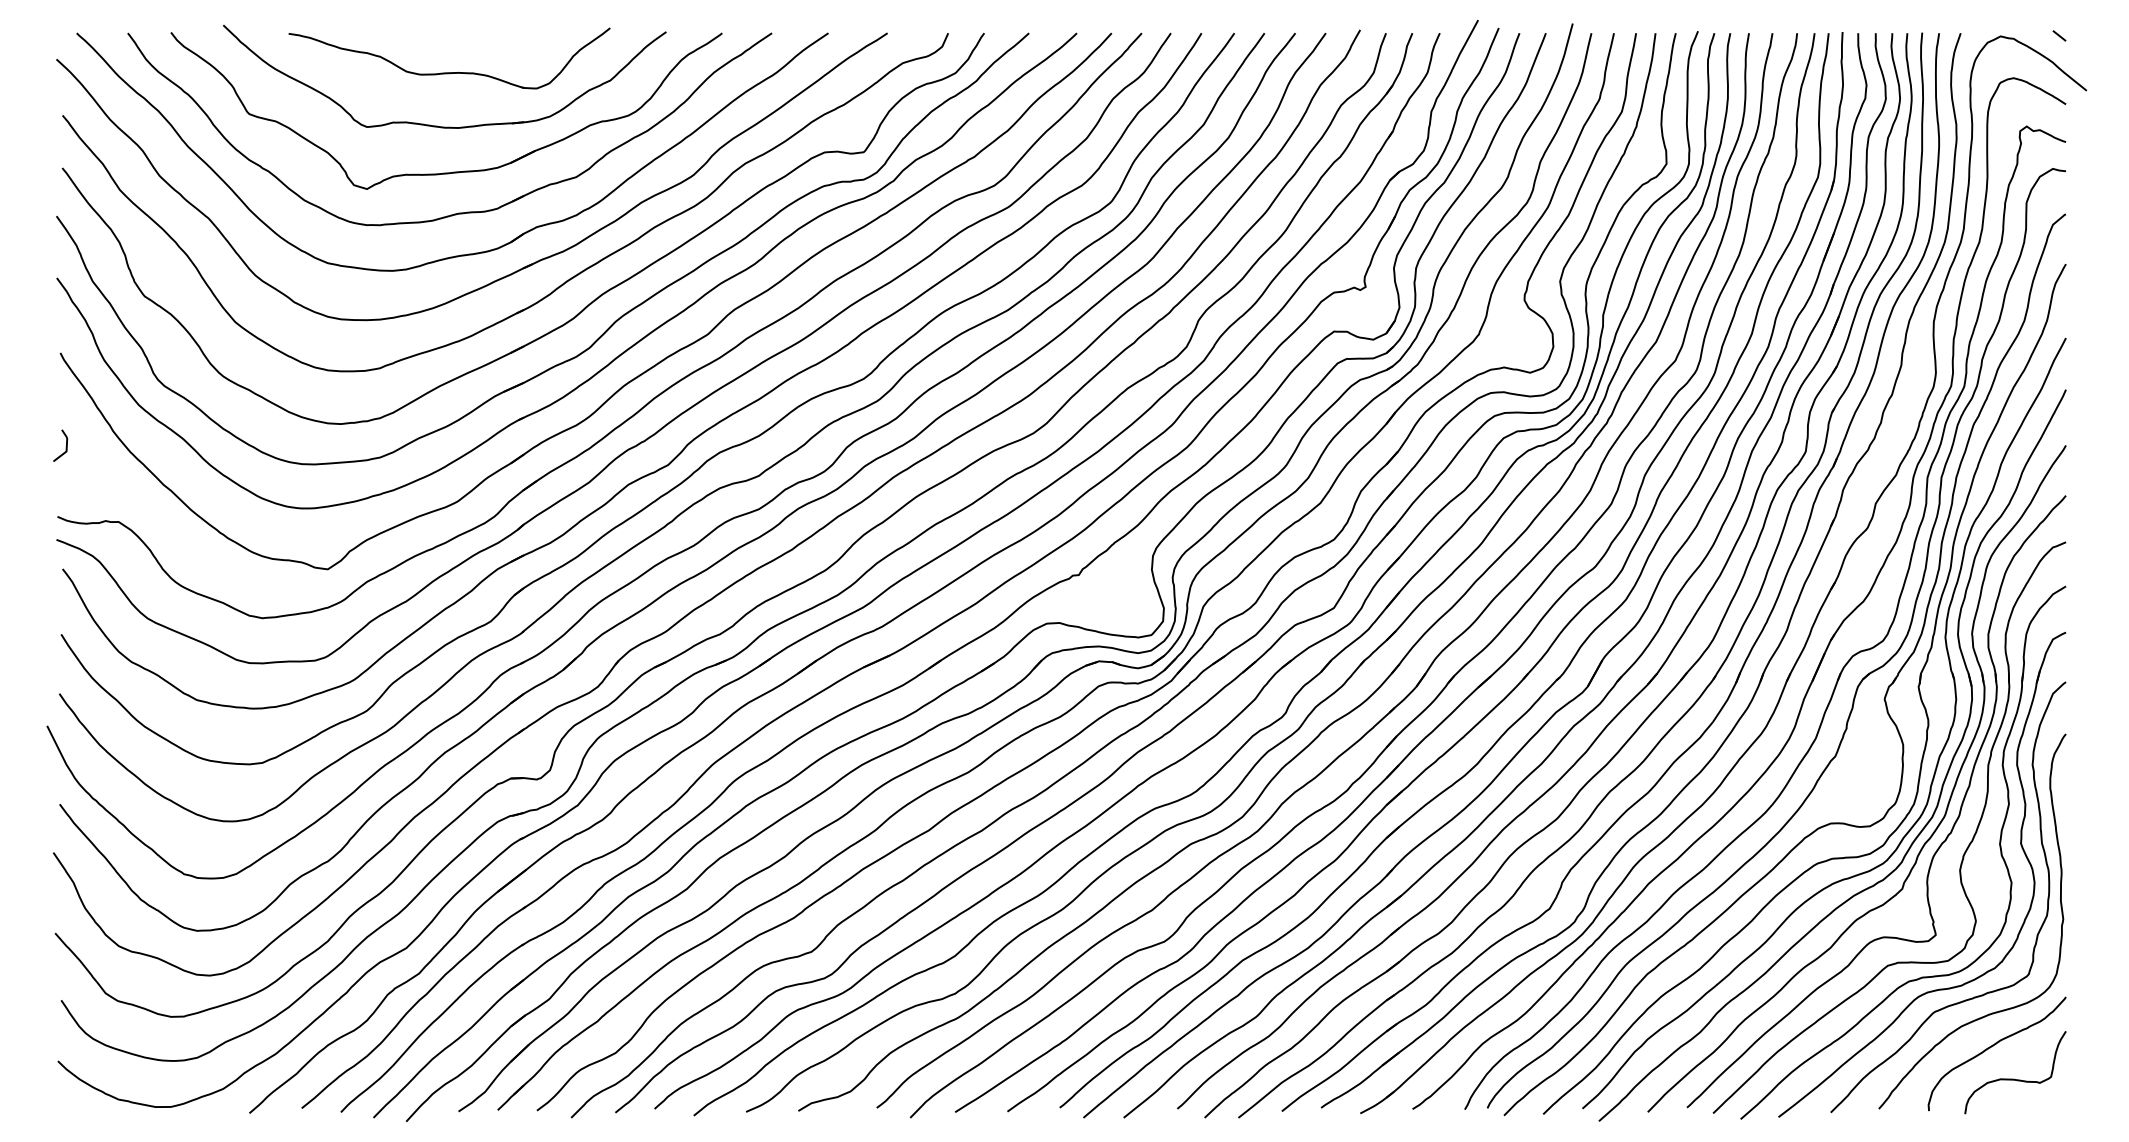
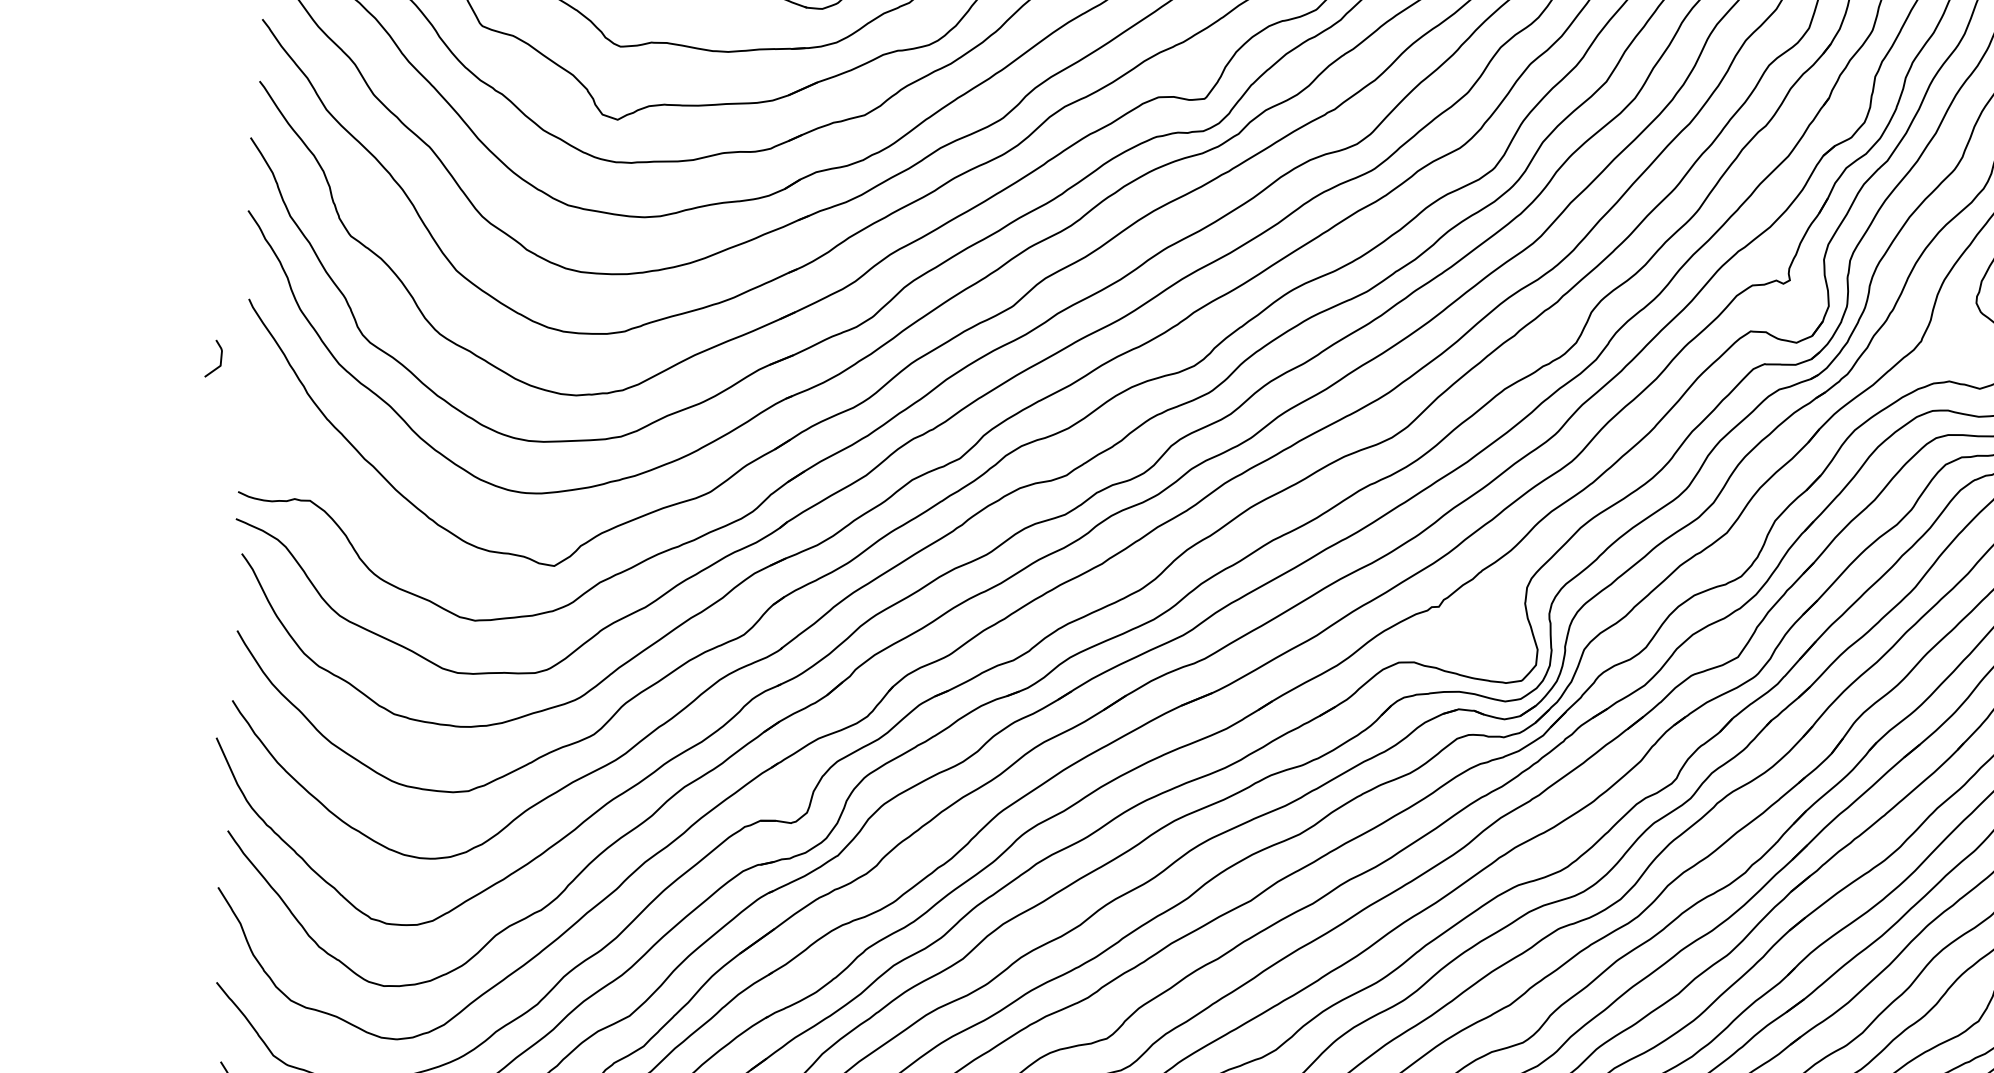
curve: (65, 446) -> (219, 359), moved

